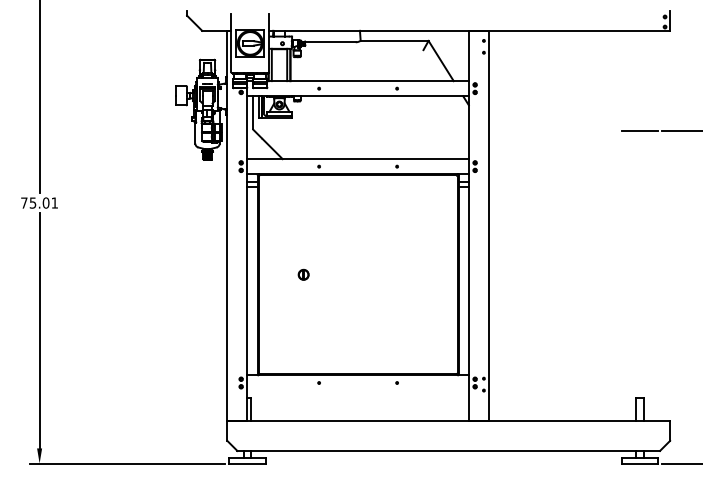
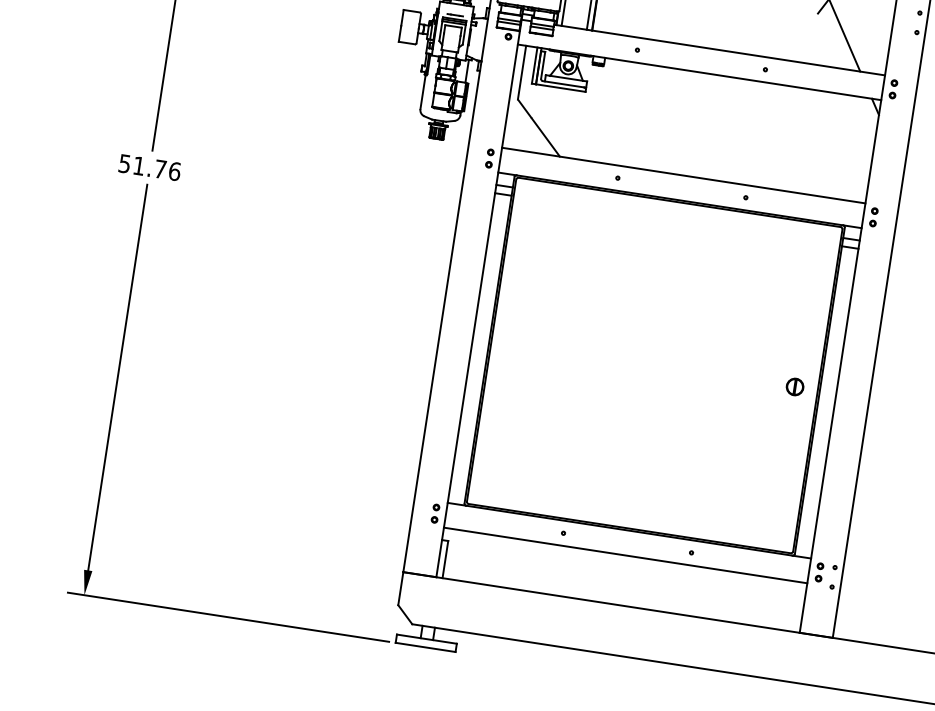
text: (39, 202) -> (149, 166), 75.01 -> 51.76
part: (303, 274) -> (794, 386), moved
line: (357, 390) -> (624, 555), added

